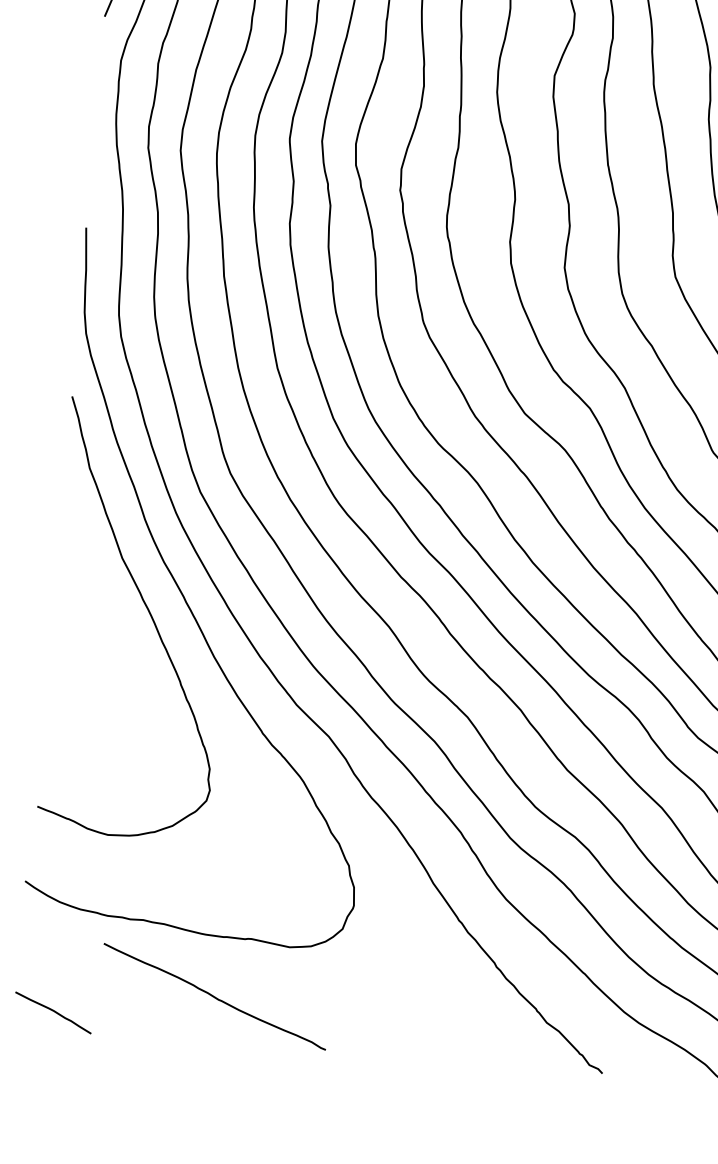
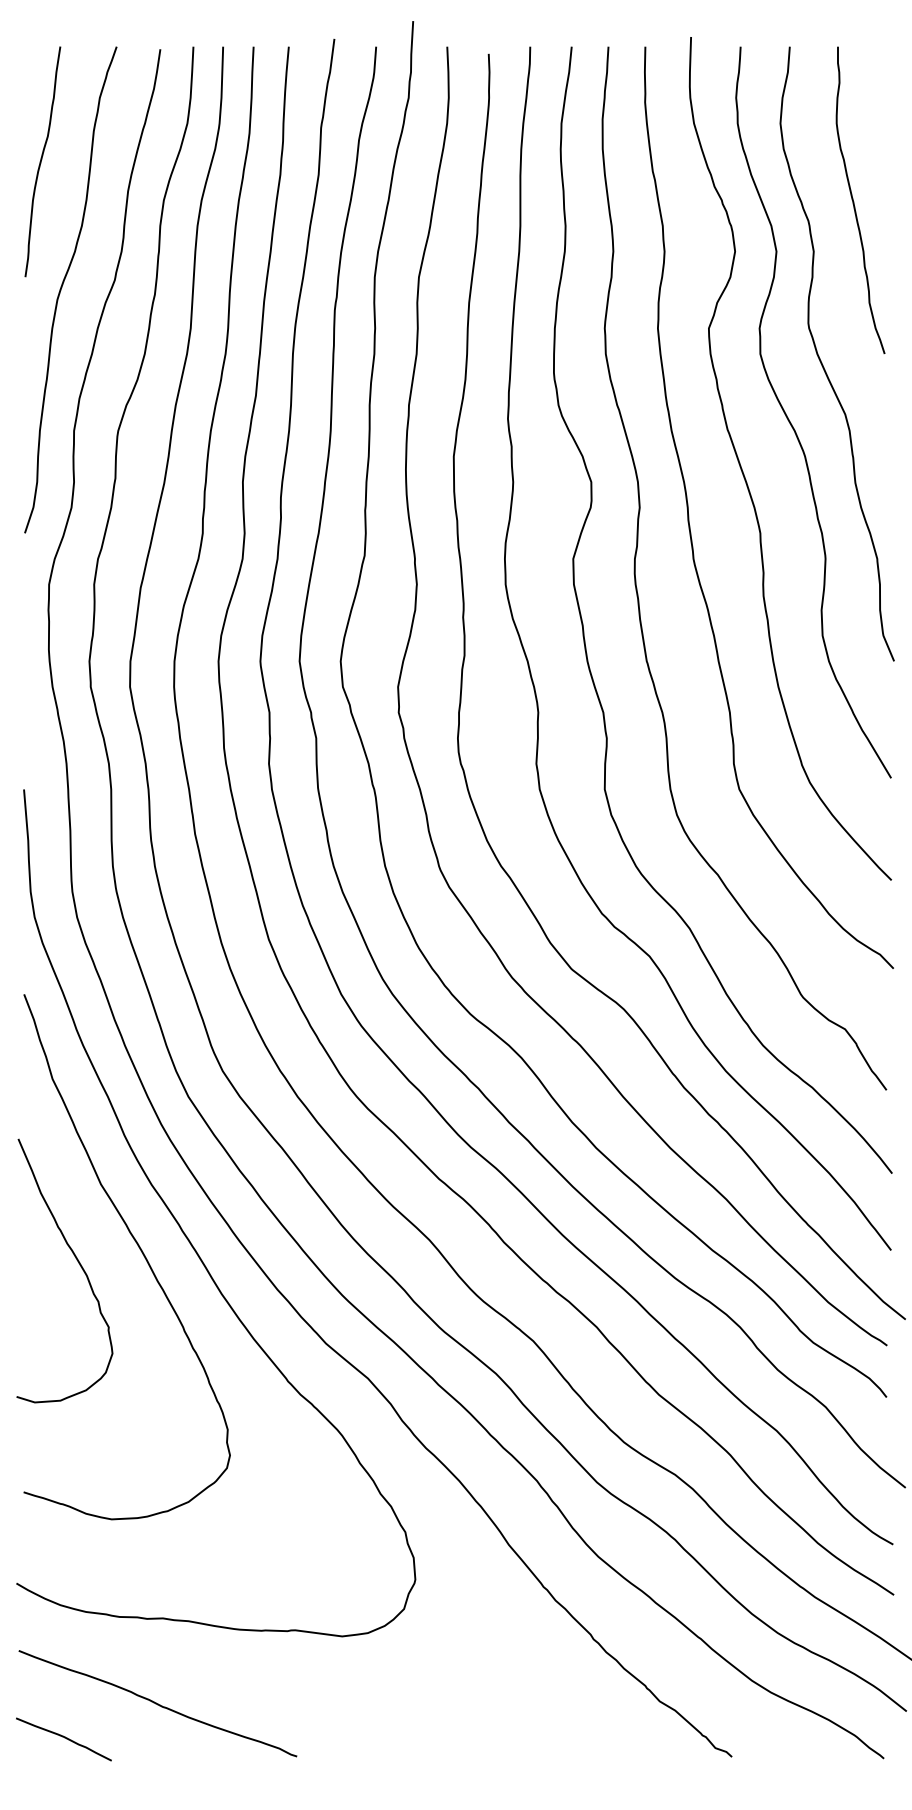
curve: (96, 619) -> (76, 1260), added
curve: (214, 996) -> (157, 1703), moved

